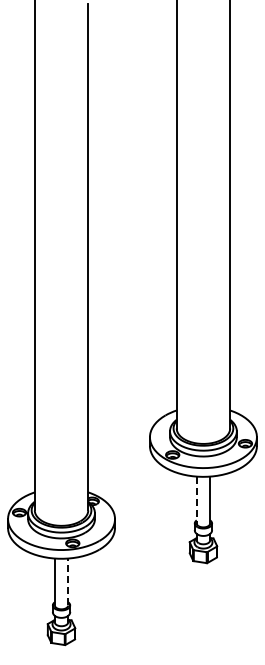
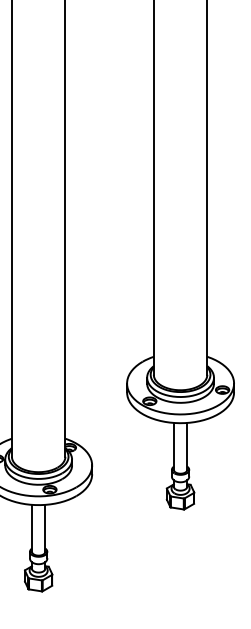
line: (196, 500) -> (173, 446), dashed -> solid
line: (68, 581) -> (45, 527), dashed -> solid

